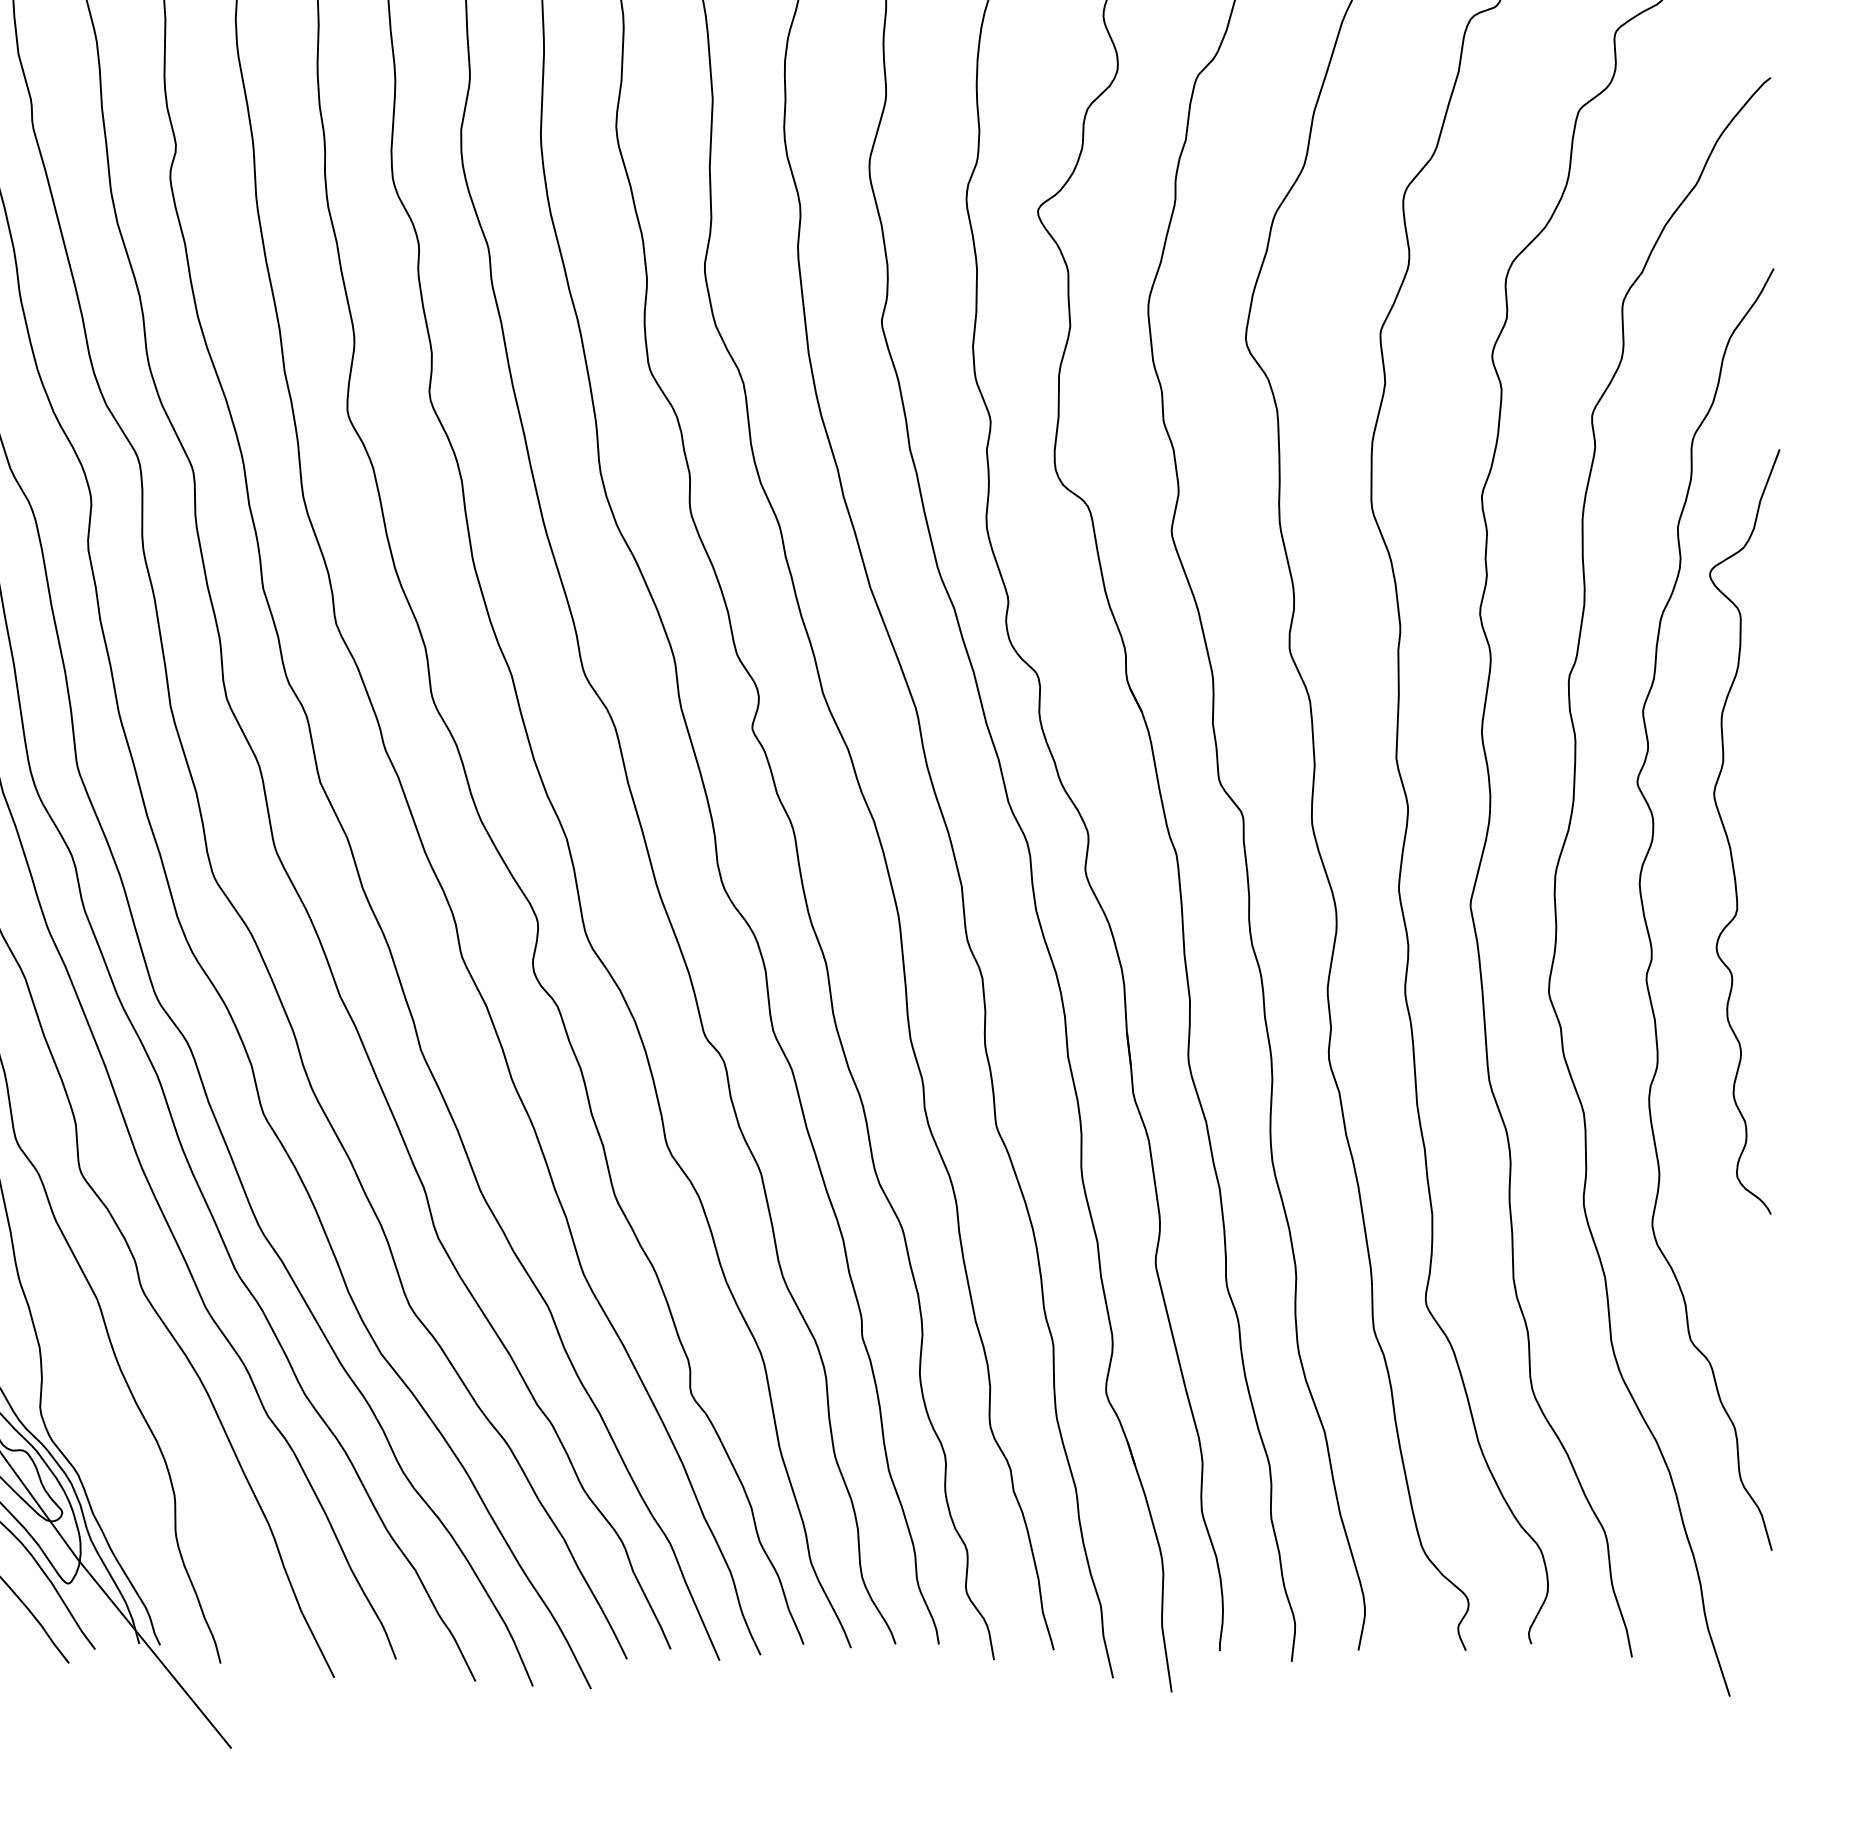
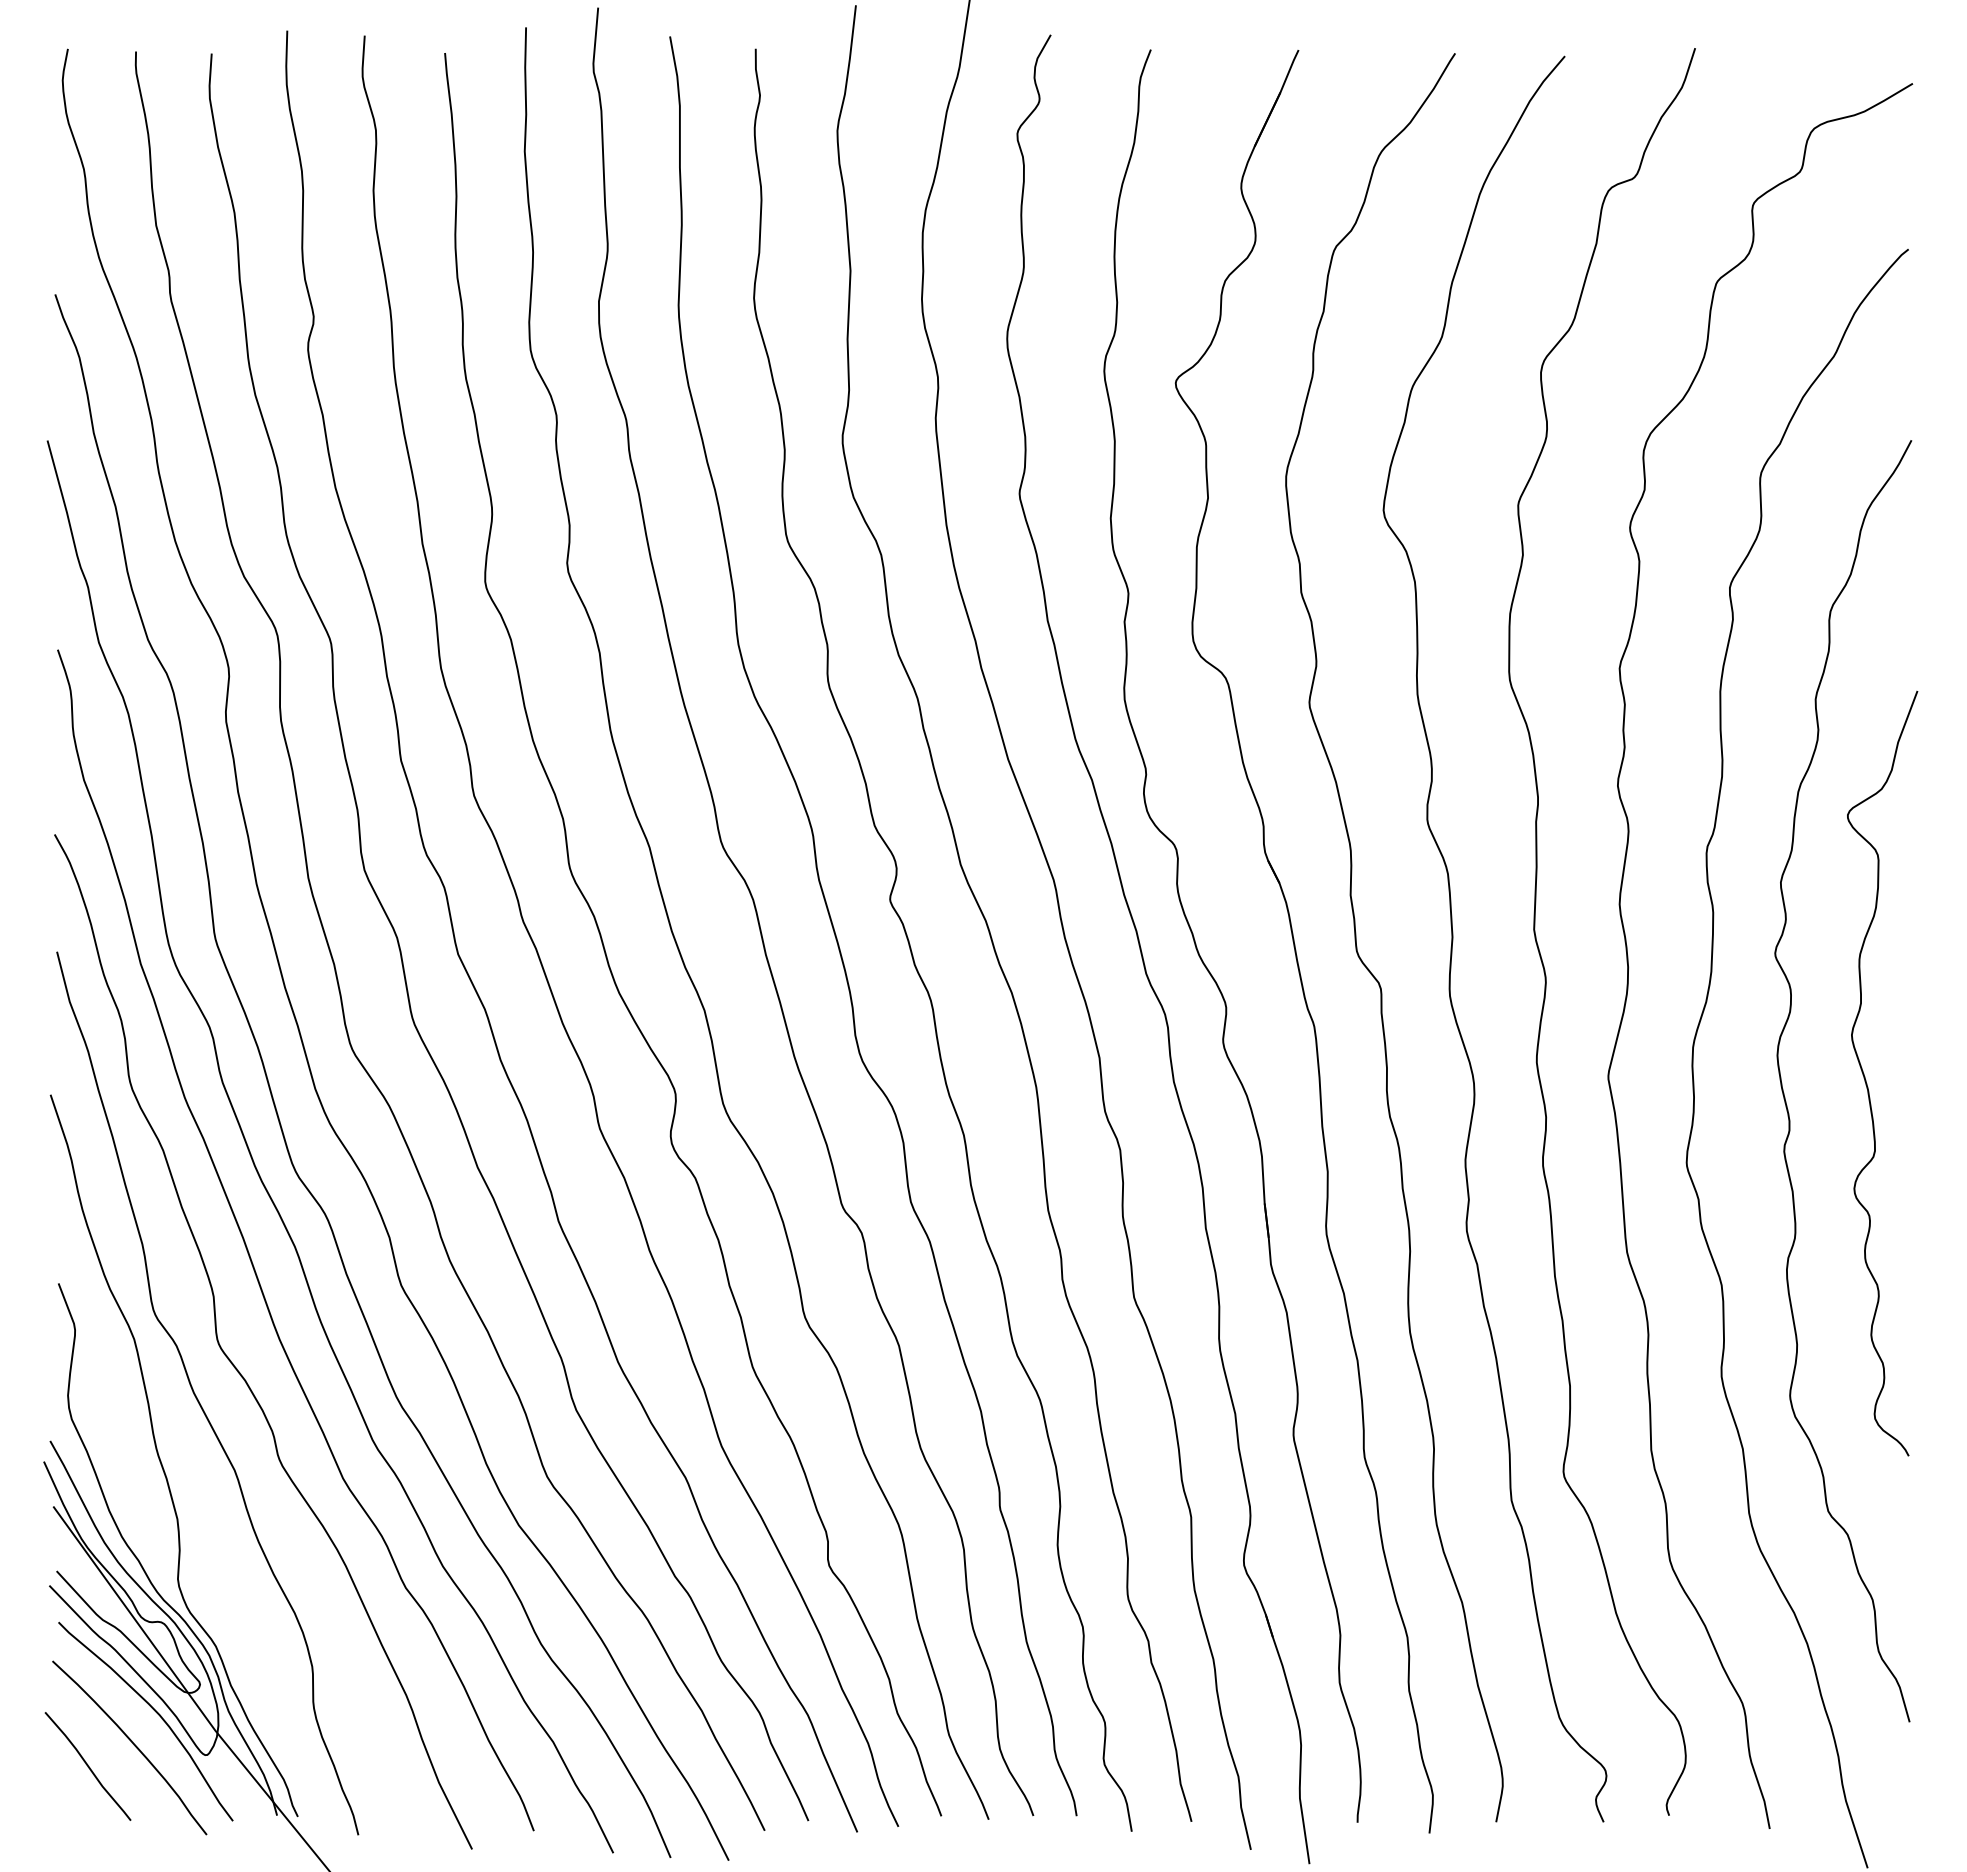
curve: (1727, 834) -> (1865, 1076), moved

